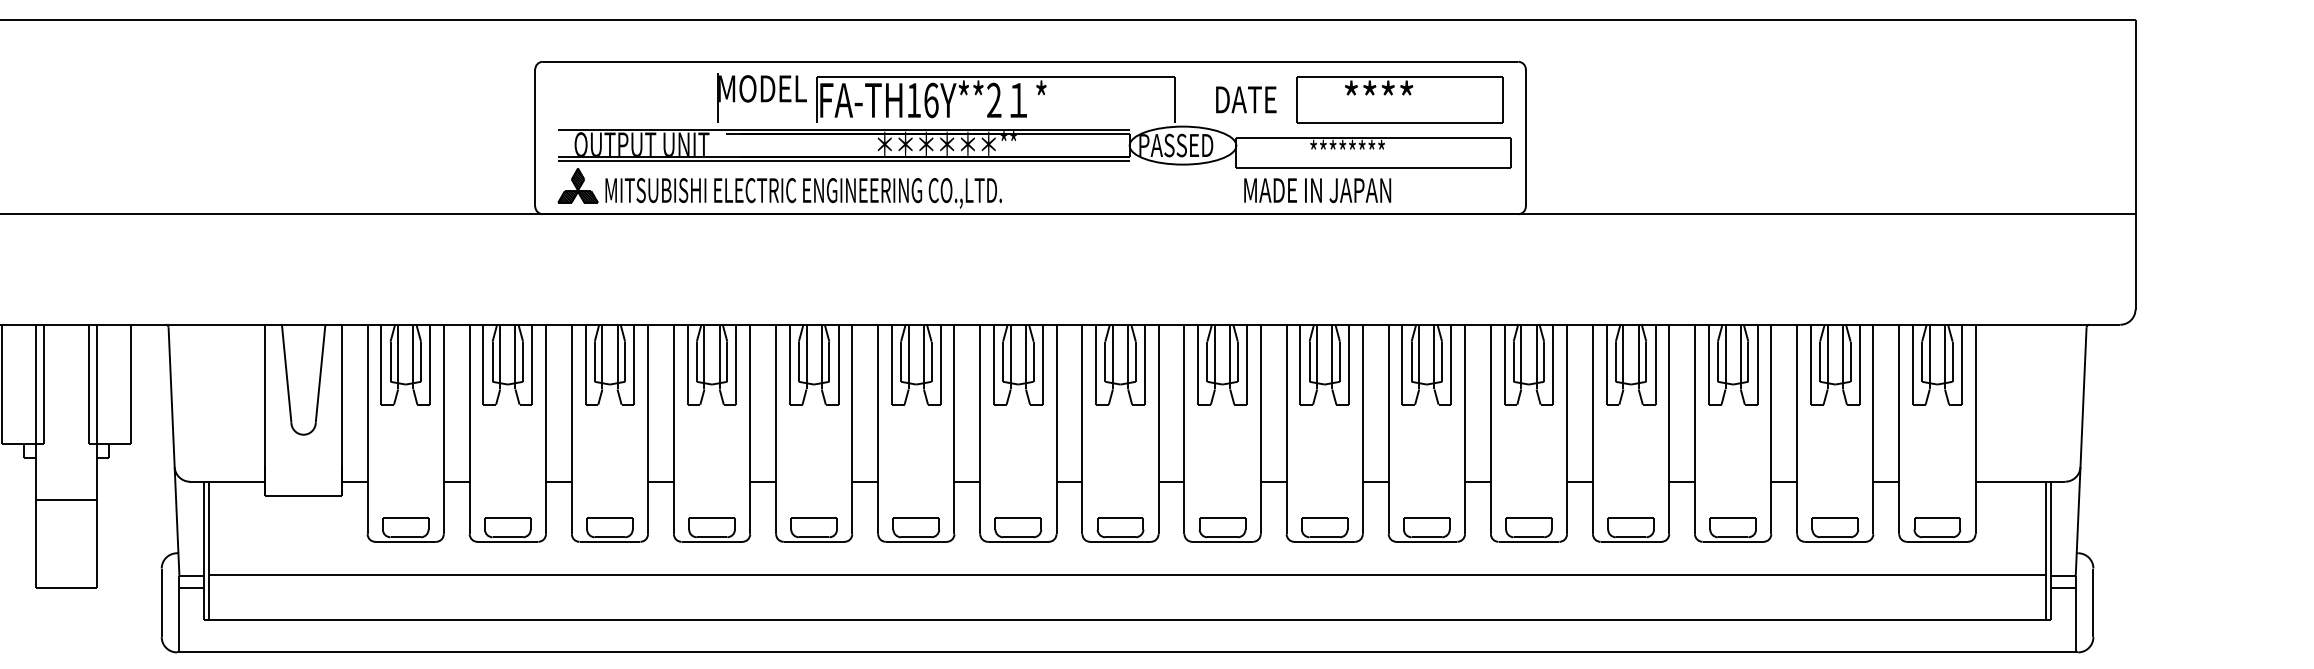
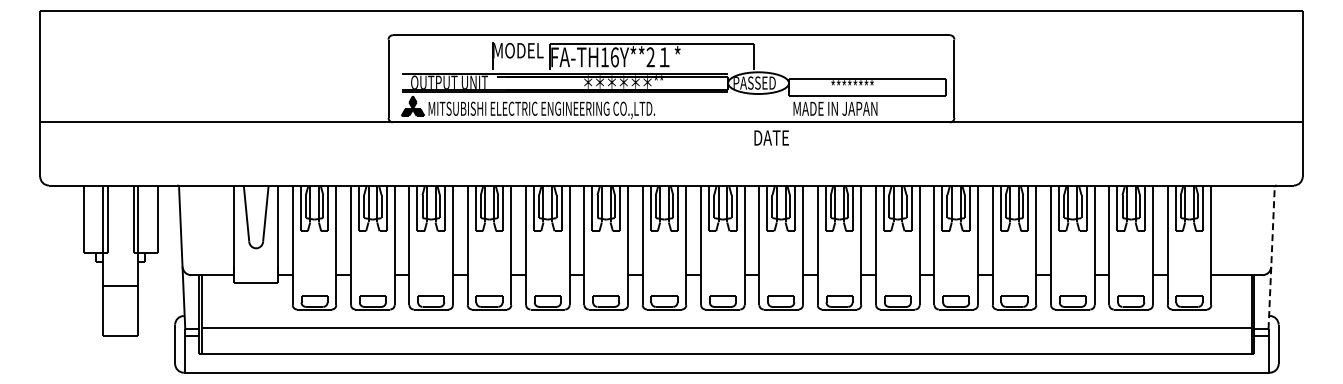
text: (1245, 98) -> (771, 137), moved
part: (1399, 98) -> (882, 56), removed
line: (2080, 450) -> (1271, 257), solid -> dashed

